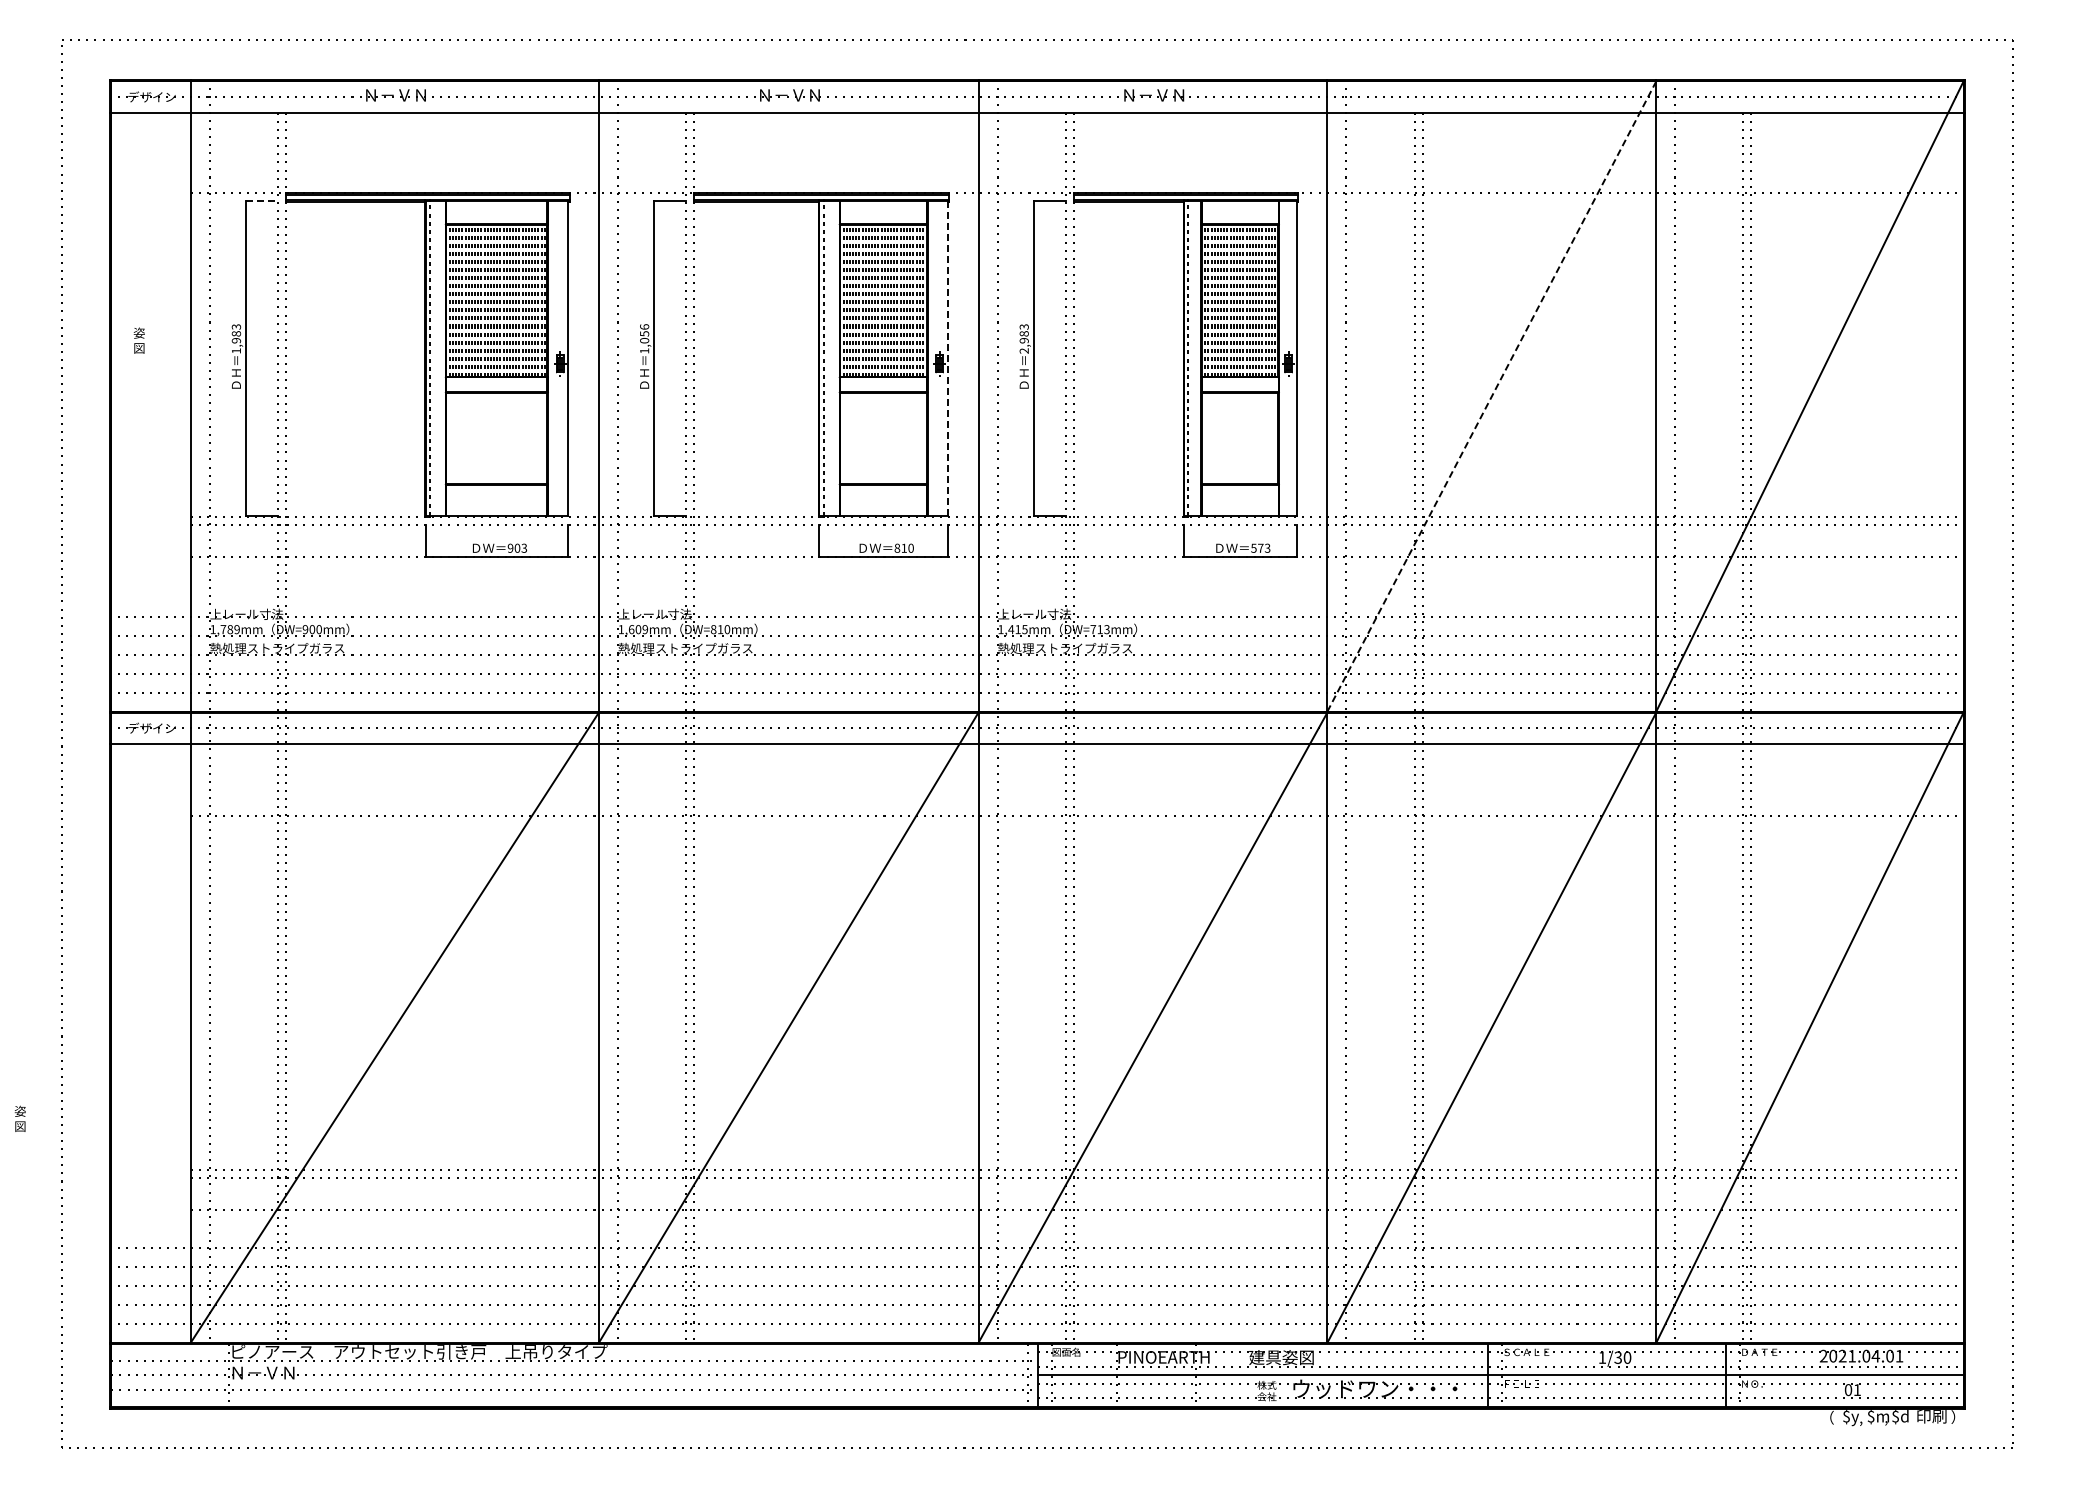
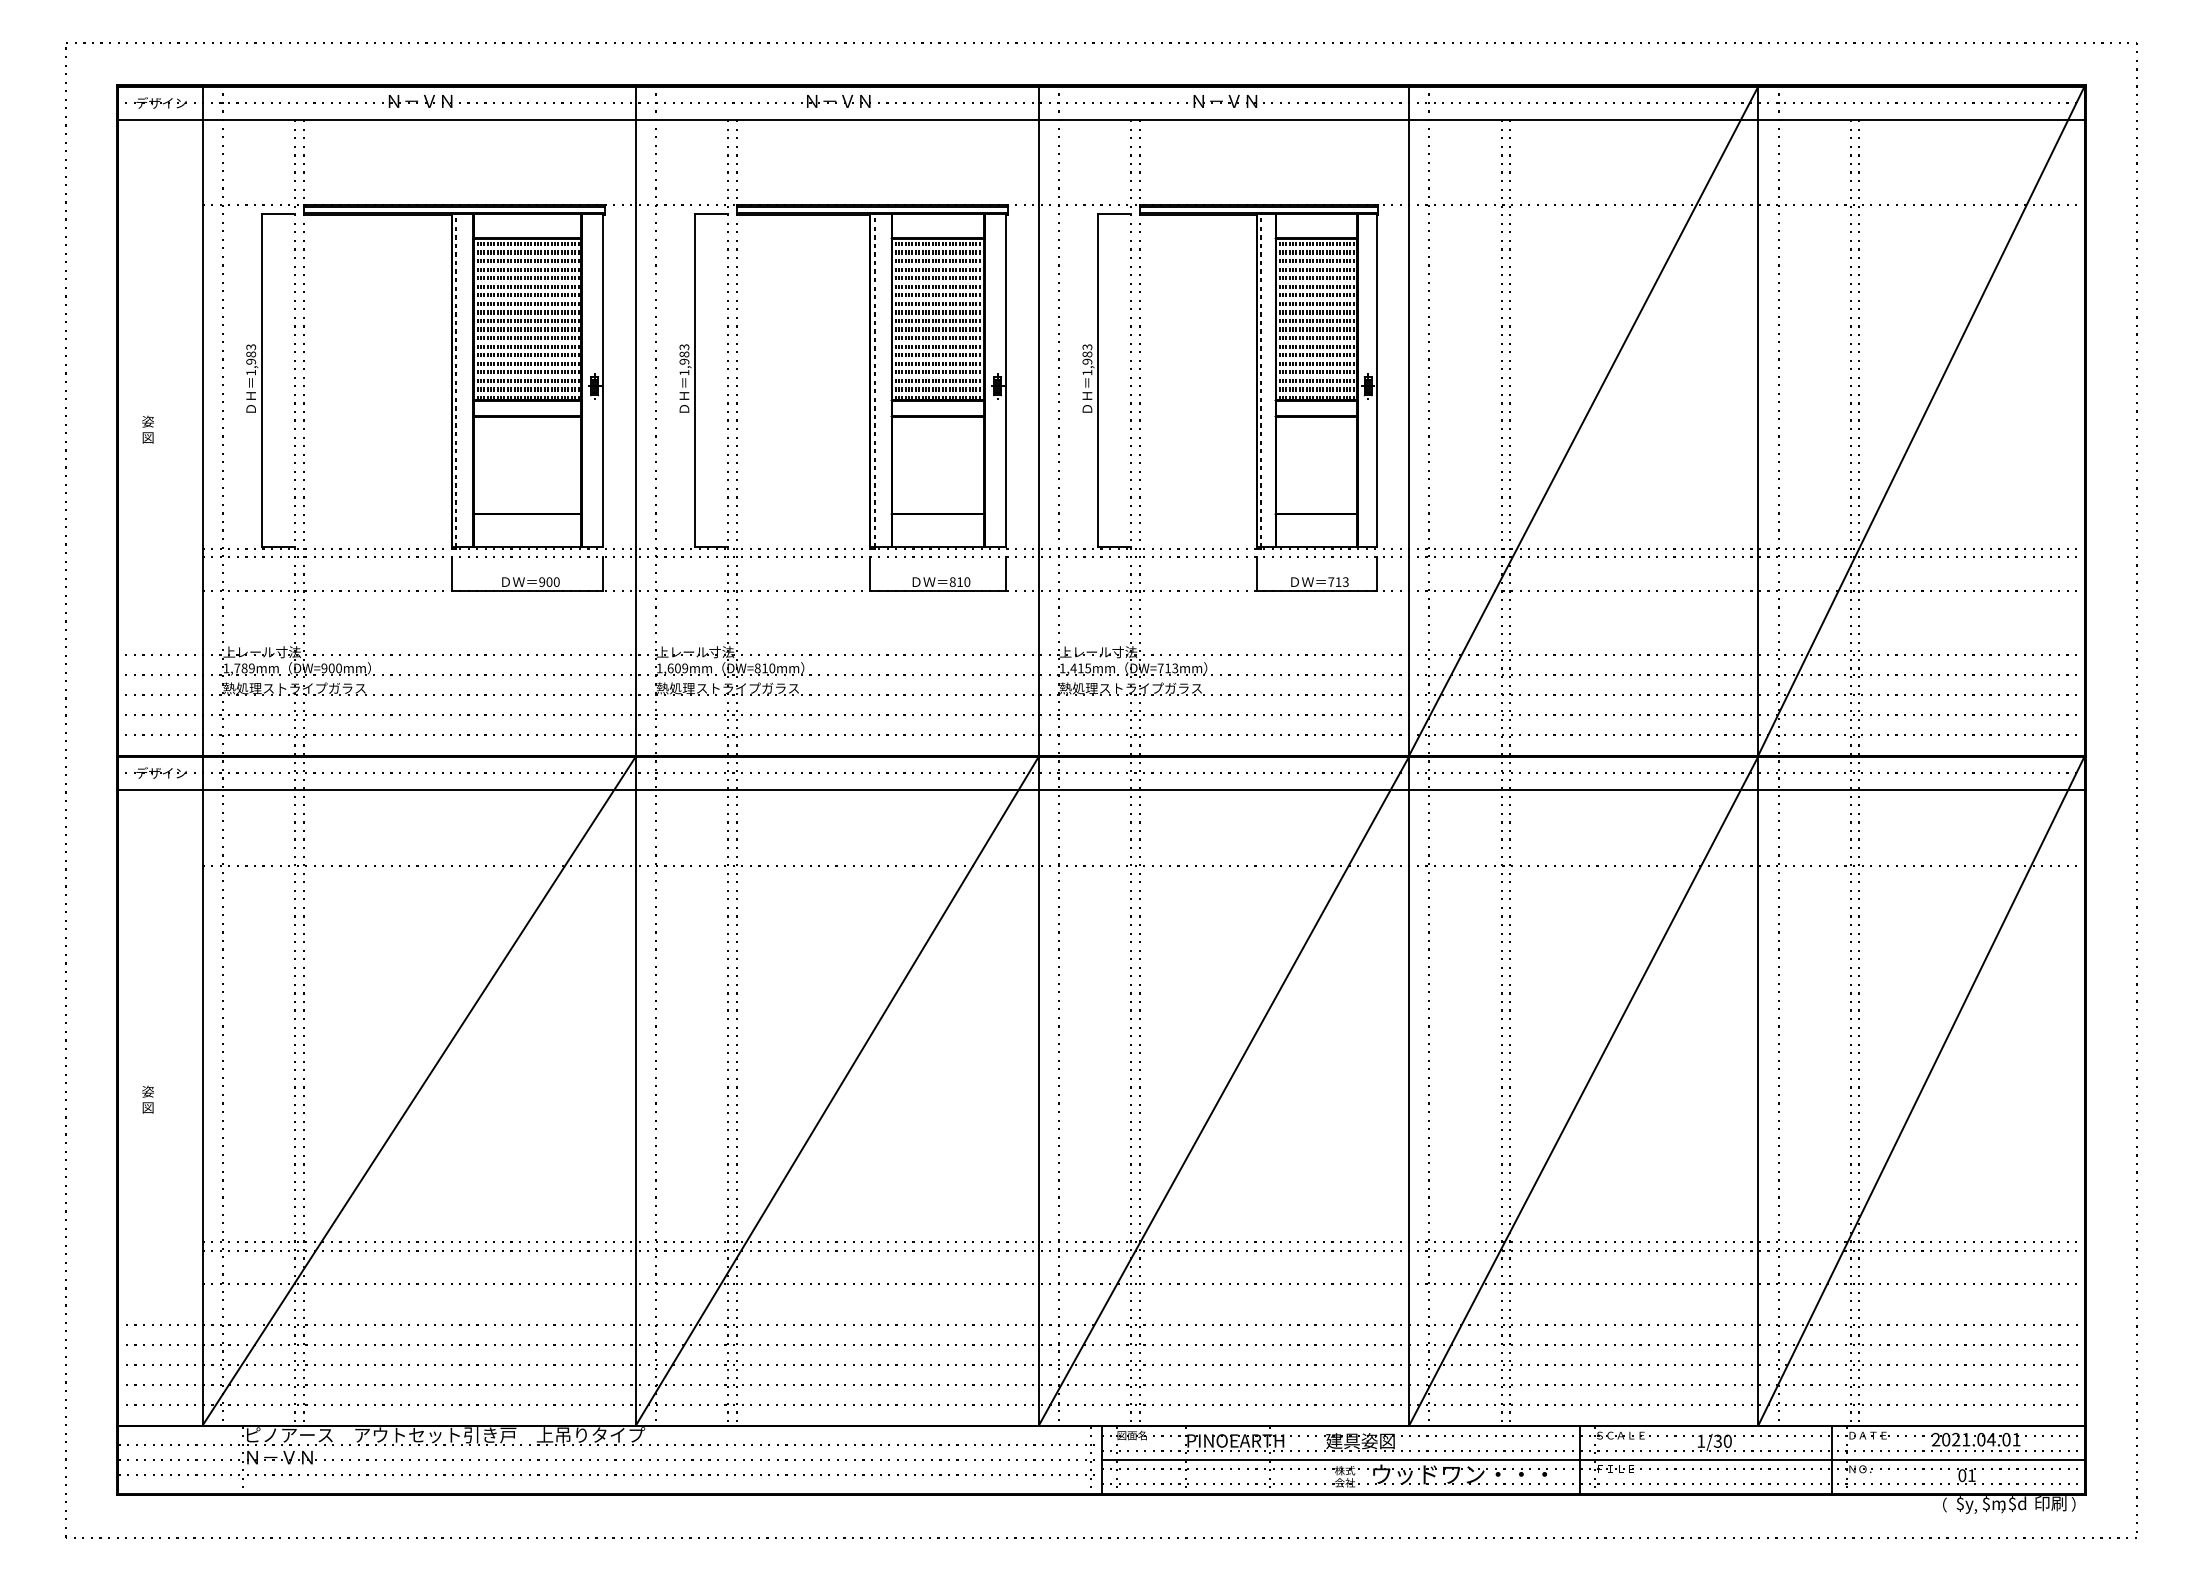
line: (262, 201) -> (278, 213), dashed -> solid
text: (644, 333) -> (684, 354), 1,056 -> 1,983
text: (138, 340) -> (147, 429), moved
text: (1023, 350) -> (1086, 372), 2,983 -> 1,983
line: (947, 357) -> (1005, 379), dashed -> solid
line: (1492, 396) -> (1584, 420), dashed -> solid
text: (524, 547) -> (556, 581), 903 -> 900
text: (1257, 547) -> (1335, 581), 573 -> 713
text: (19, 1118) -> (147, 1099), moved

